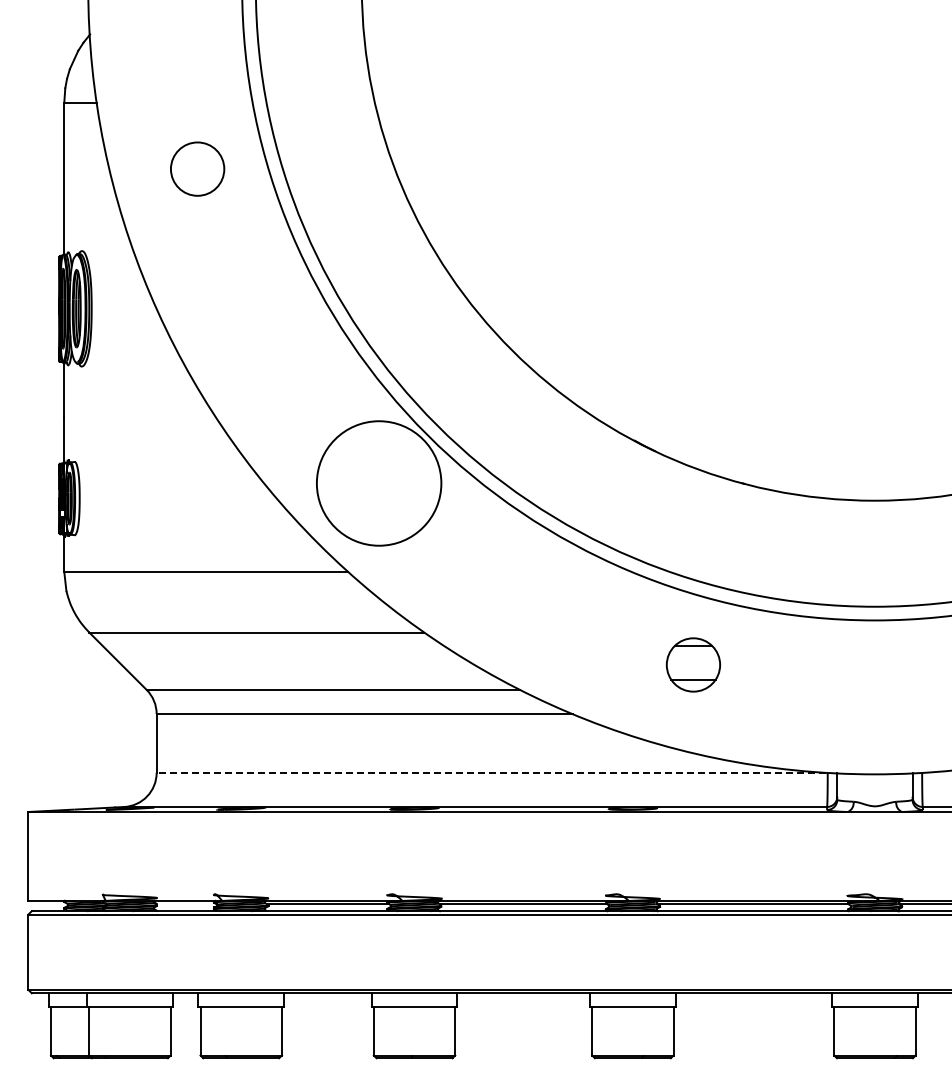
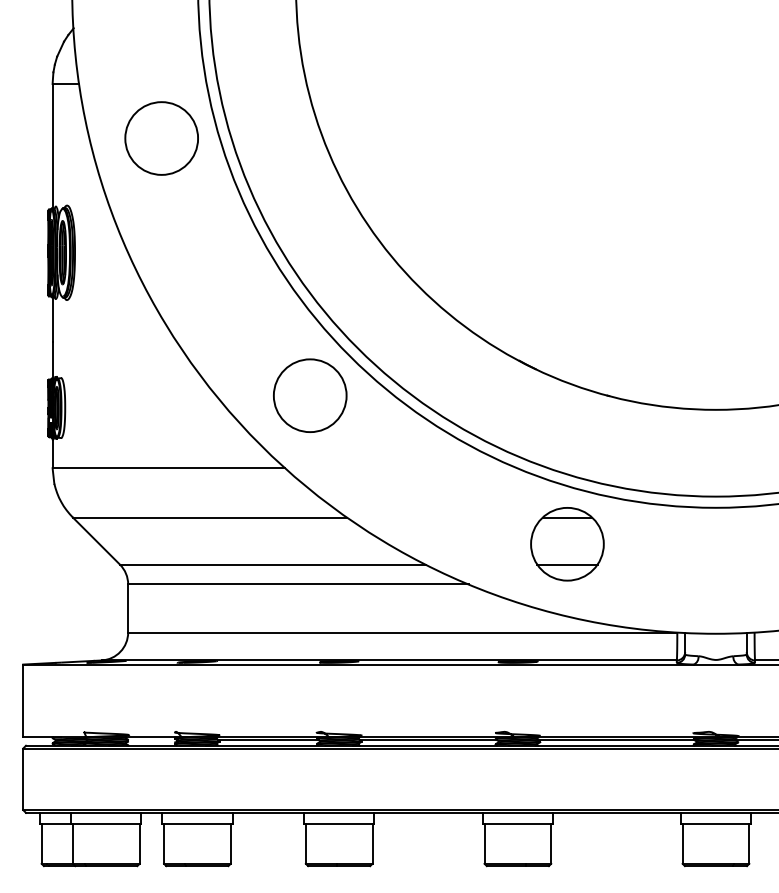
circle: (197, 168) -> (161, 138), size x1.67
circle: (378, 483) -> (309, 395), size x0.71
part: (693, 664) -> (567, 543), size x1.67
line: (490, 772) -> (401, 632), dashed -> solid

